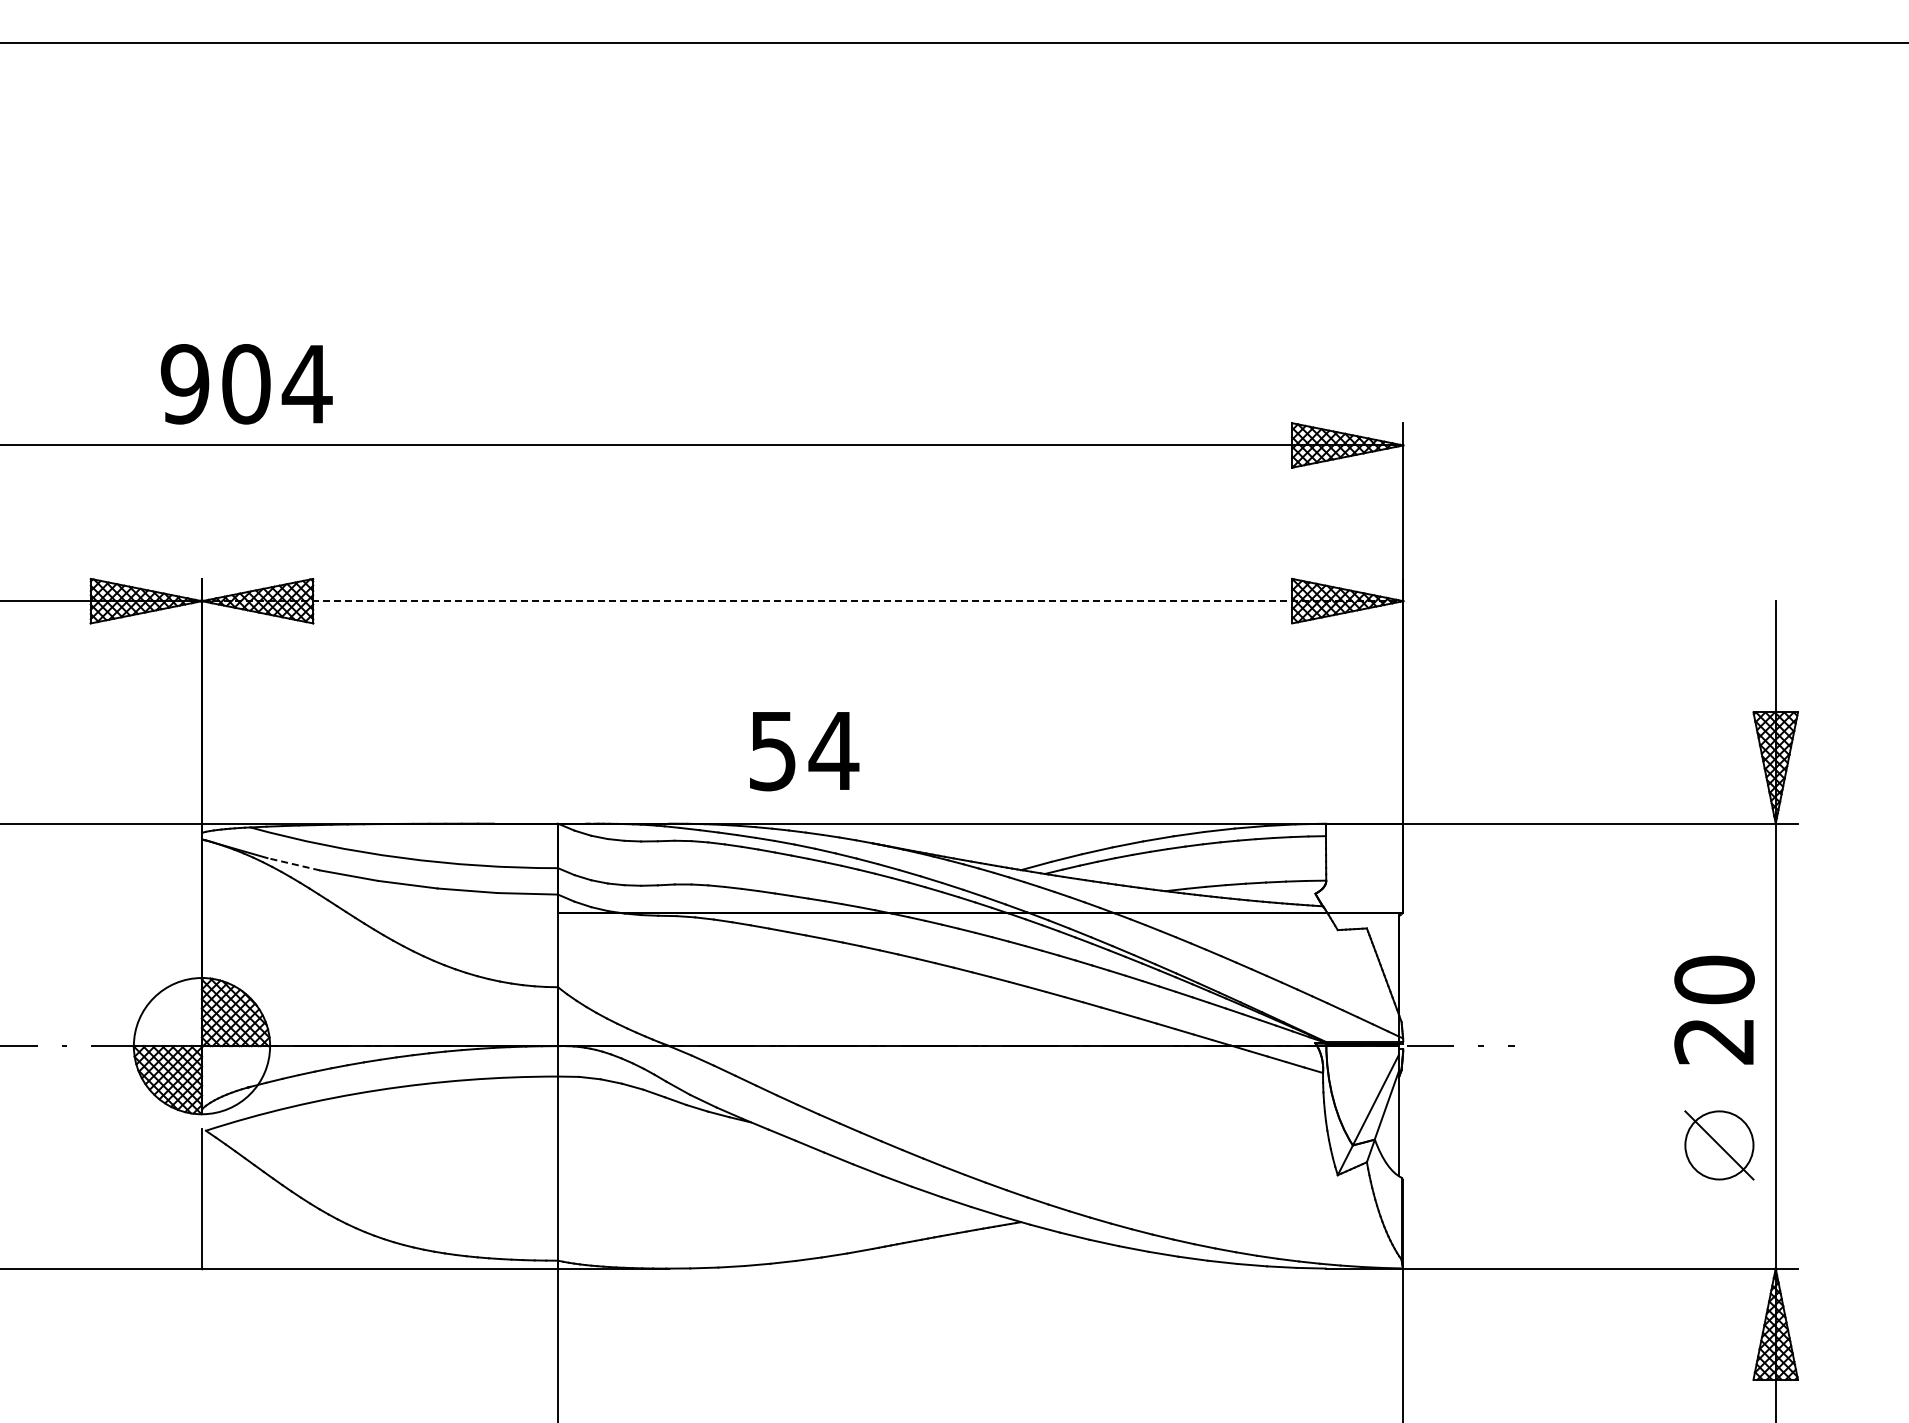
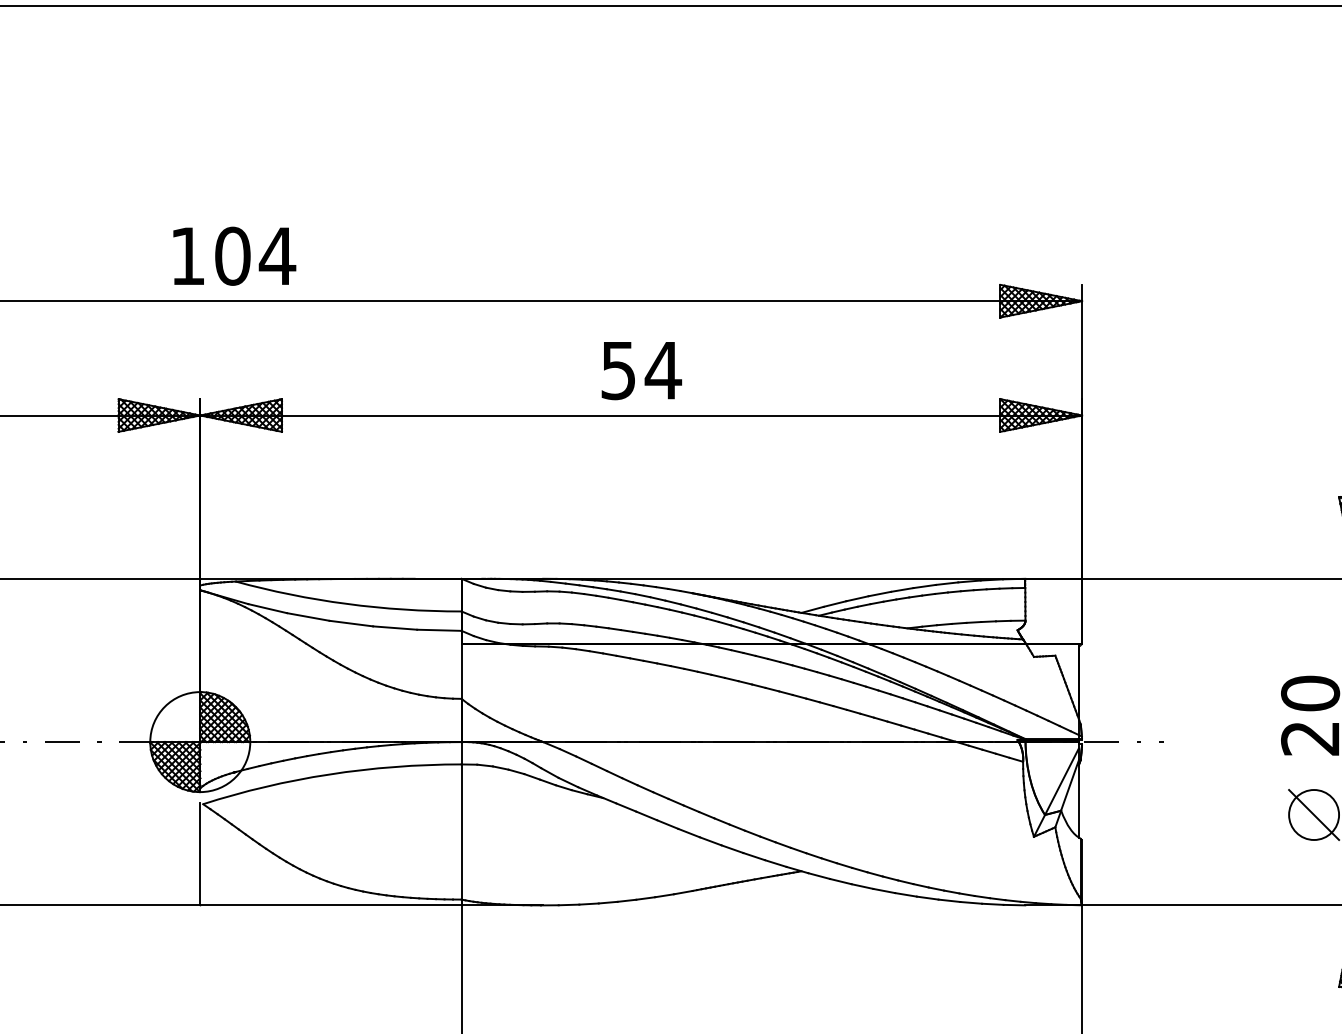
text: (184, 384) -> (187, 256), 904 -> 104
line: (802, 601) -> (641, 415), dashed -> solid
text: (804, 751) -> (641, 370), moved
line: (293, 864) -> (267, 608), dashed -> solid

